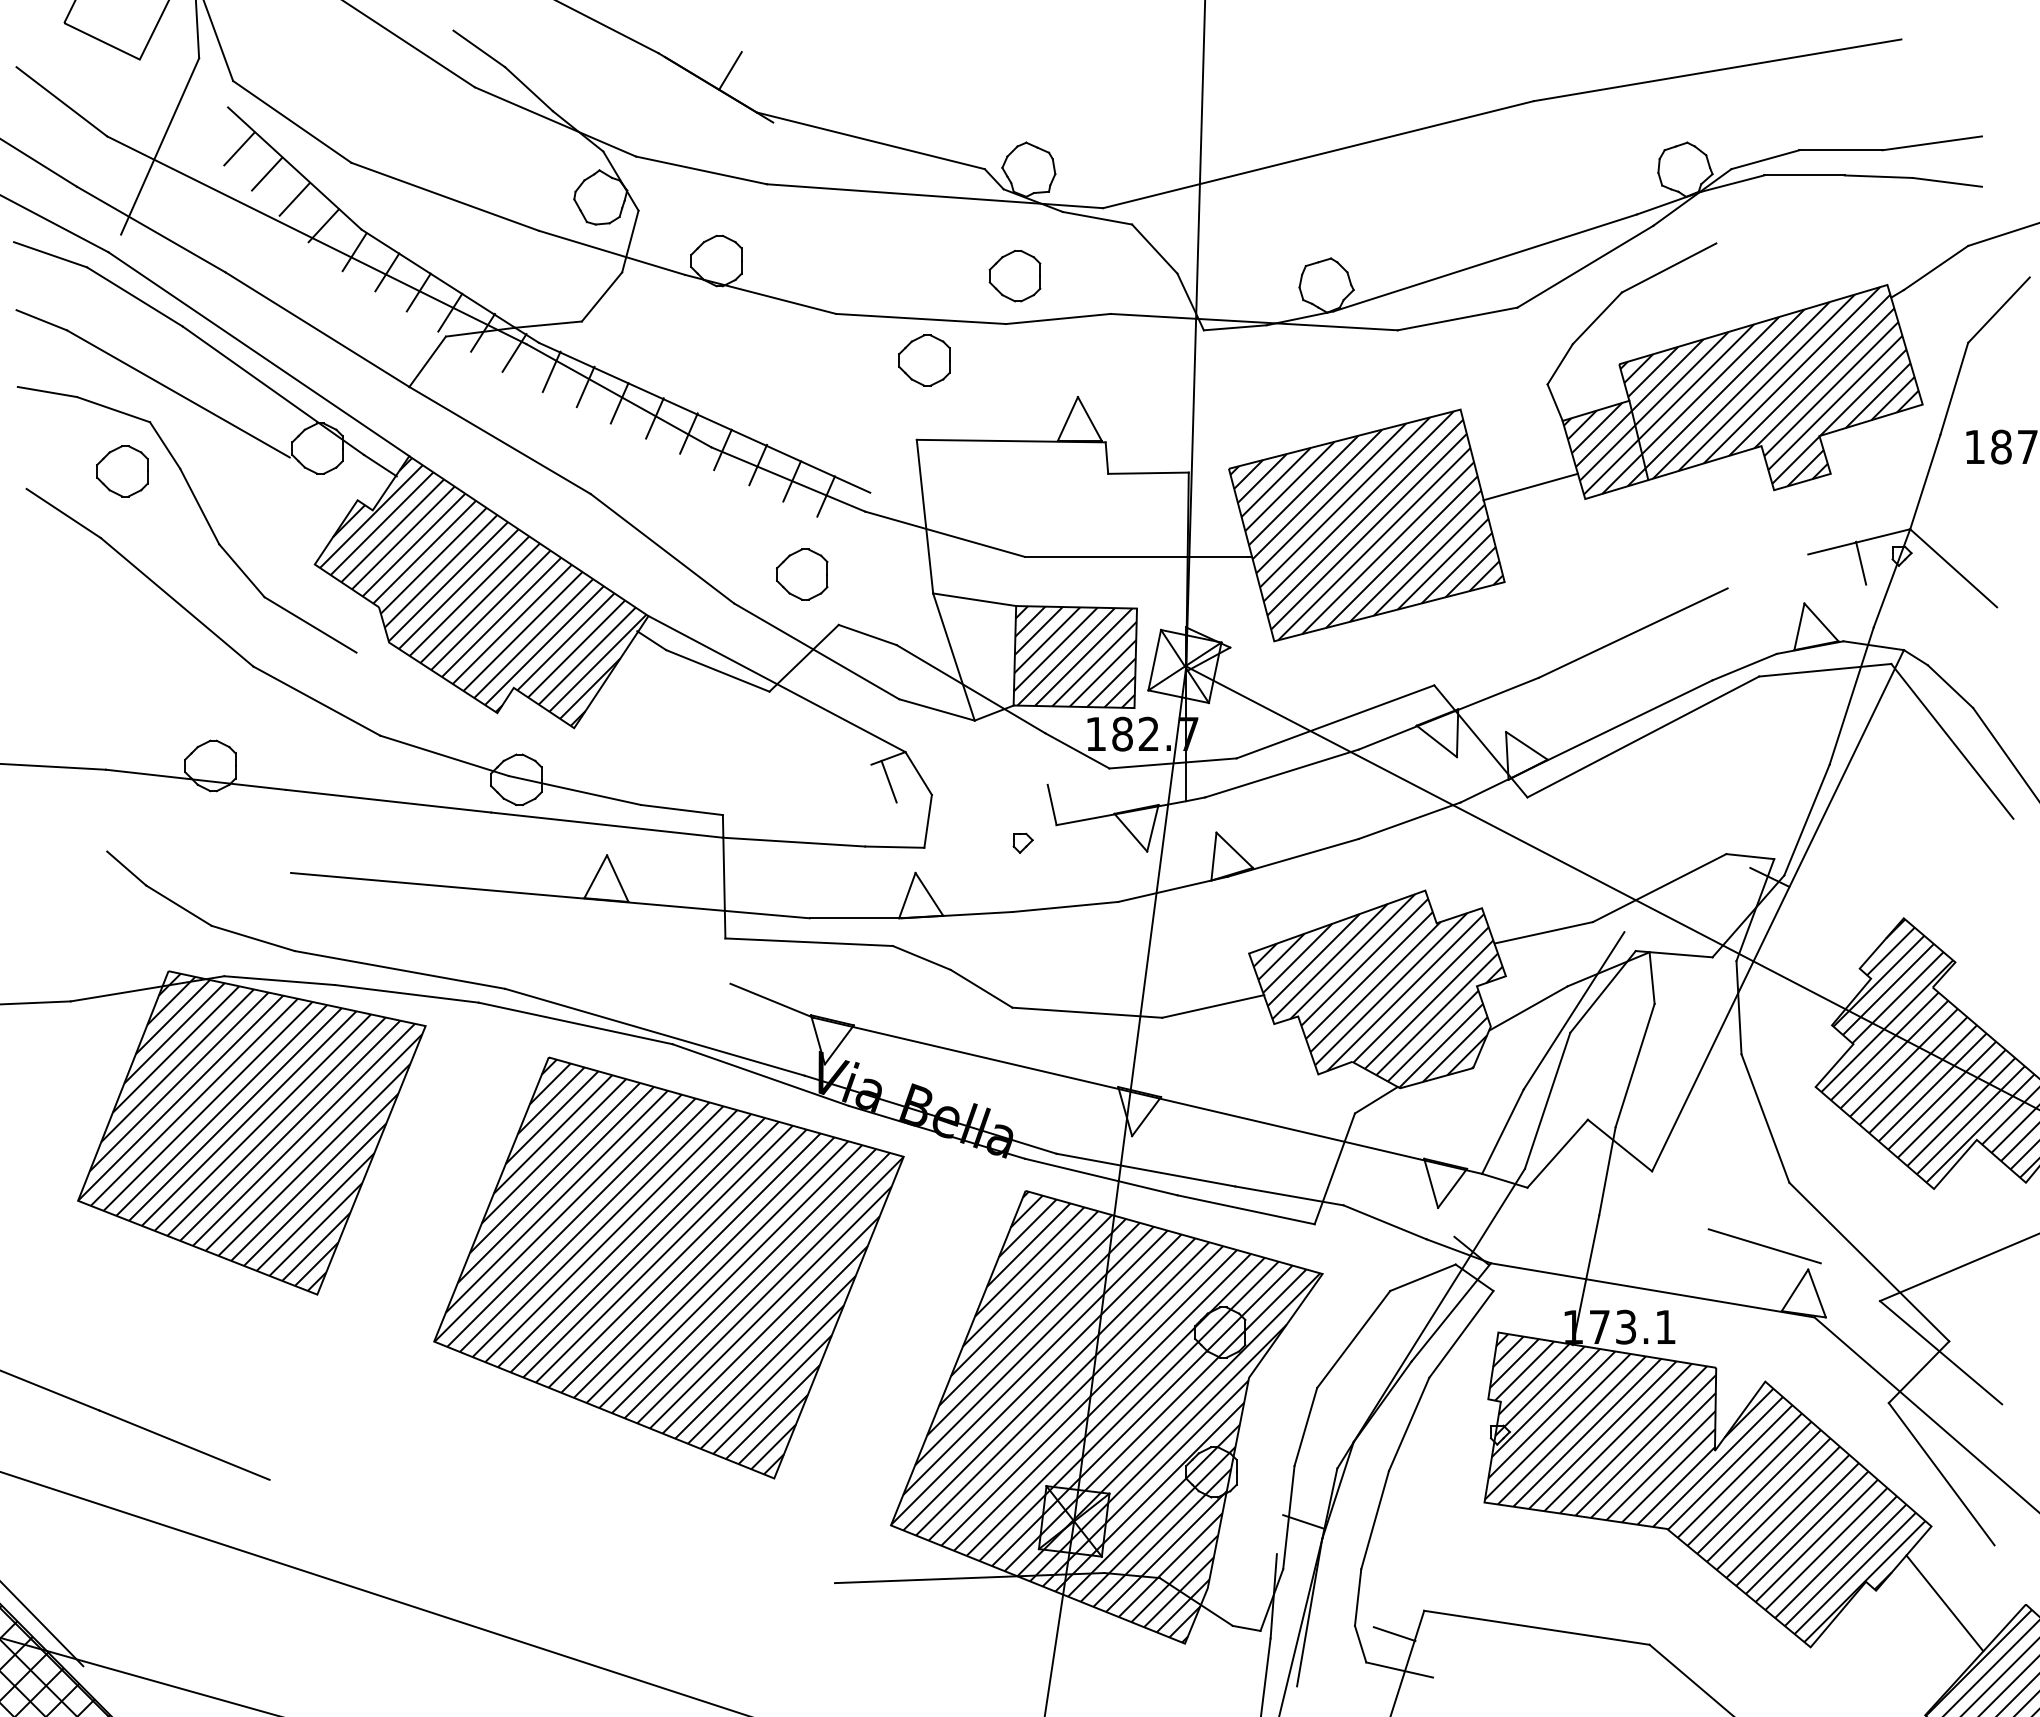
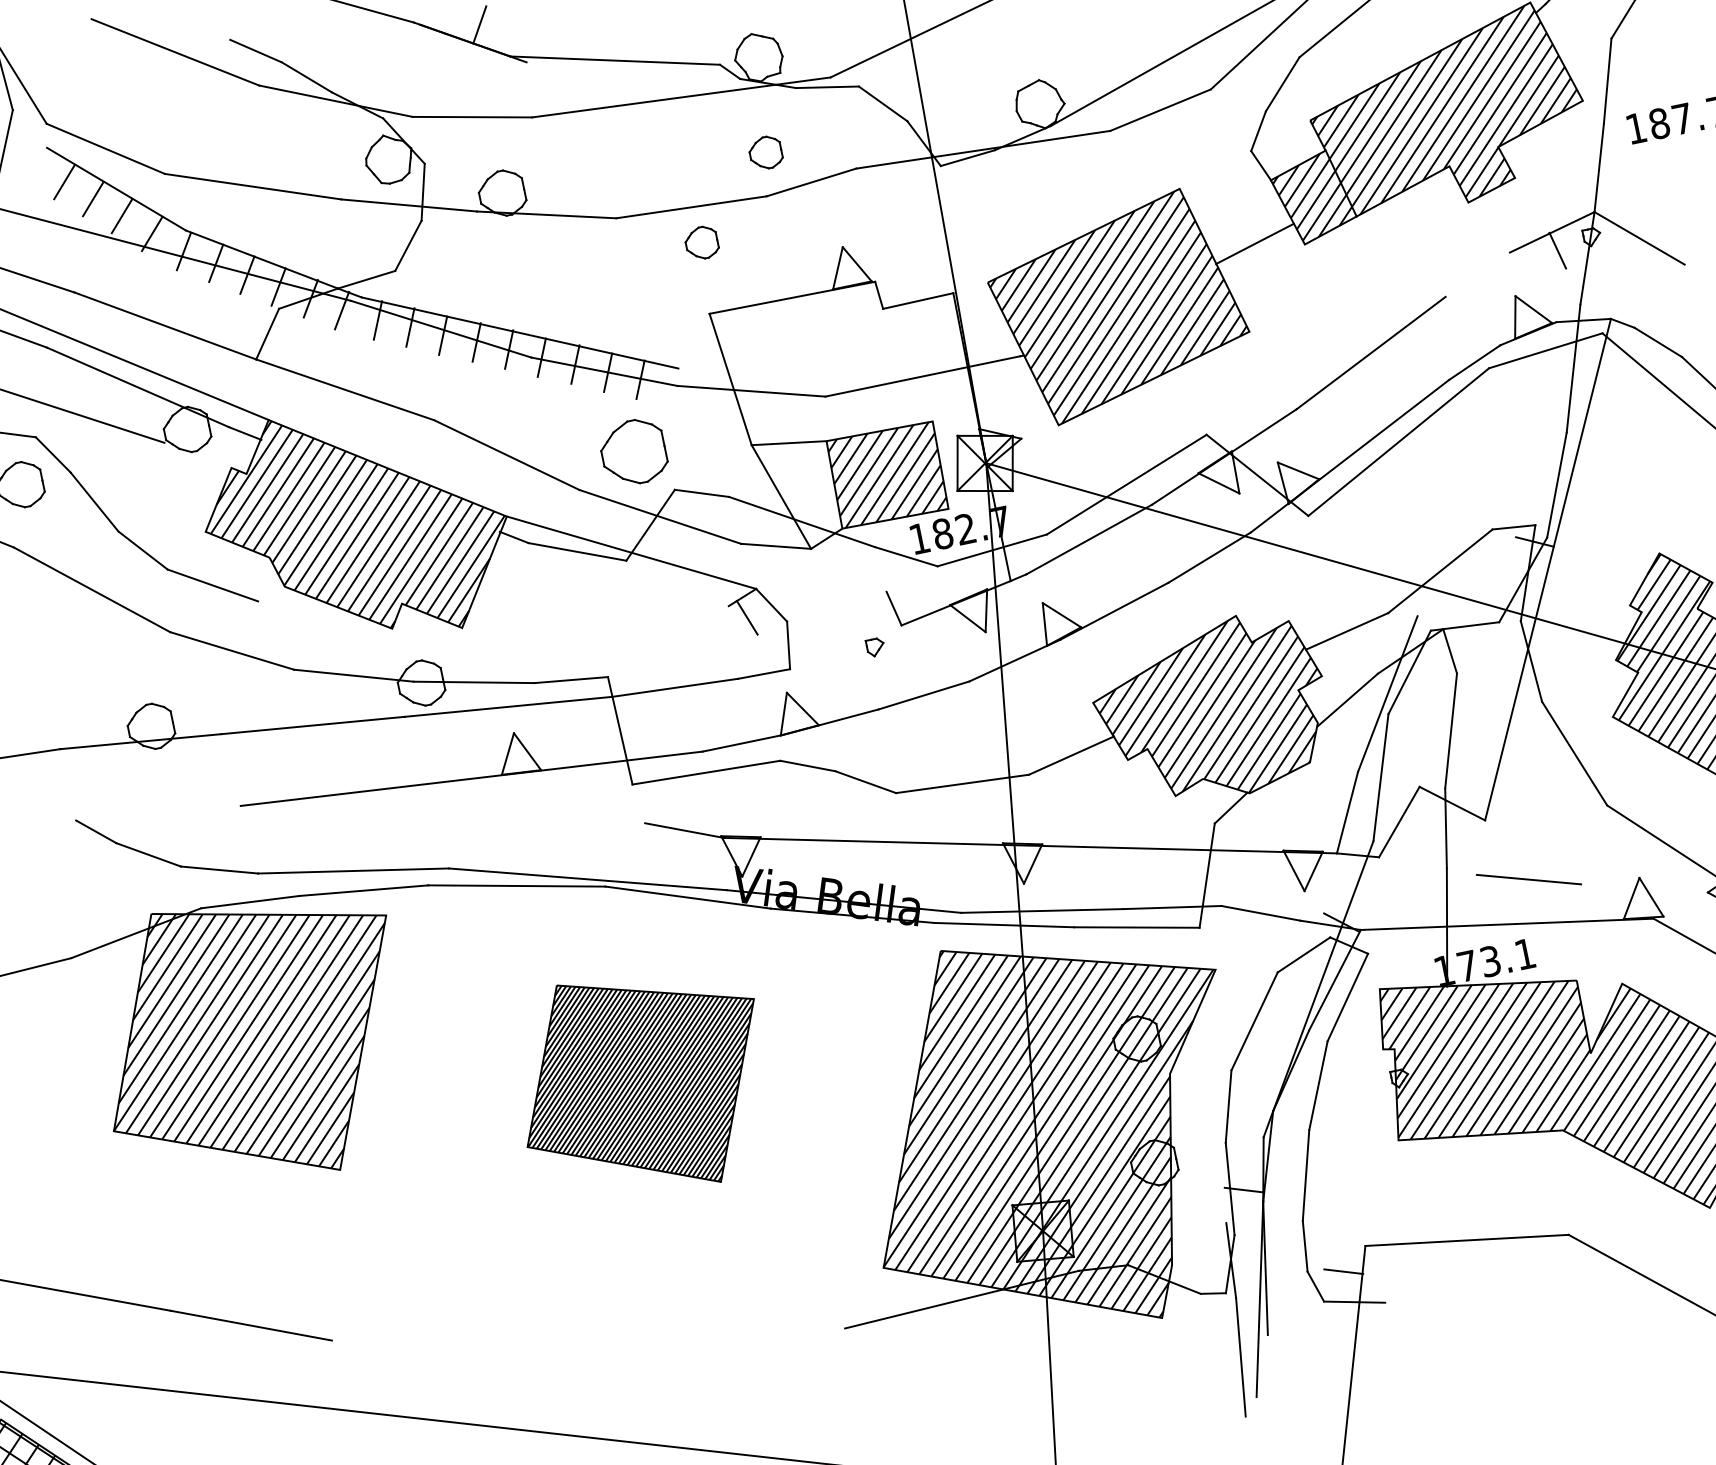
part: (1014, 276) -> (765, 153), size x0.7
part: (924, 360) -> (701, 243), size x0.7
part: (802, 574) -> (634, 452), size x1.4
line: (1764, 1246) -> (1528, 879), moved
part: (668, 1267) -> (642, 1082), size x0.6

